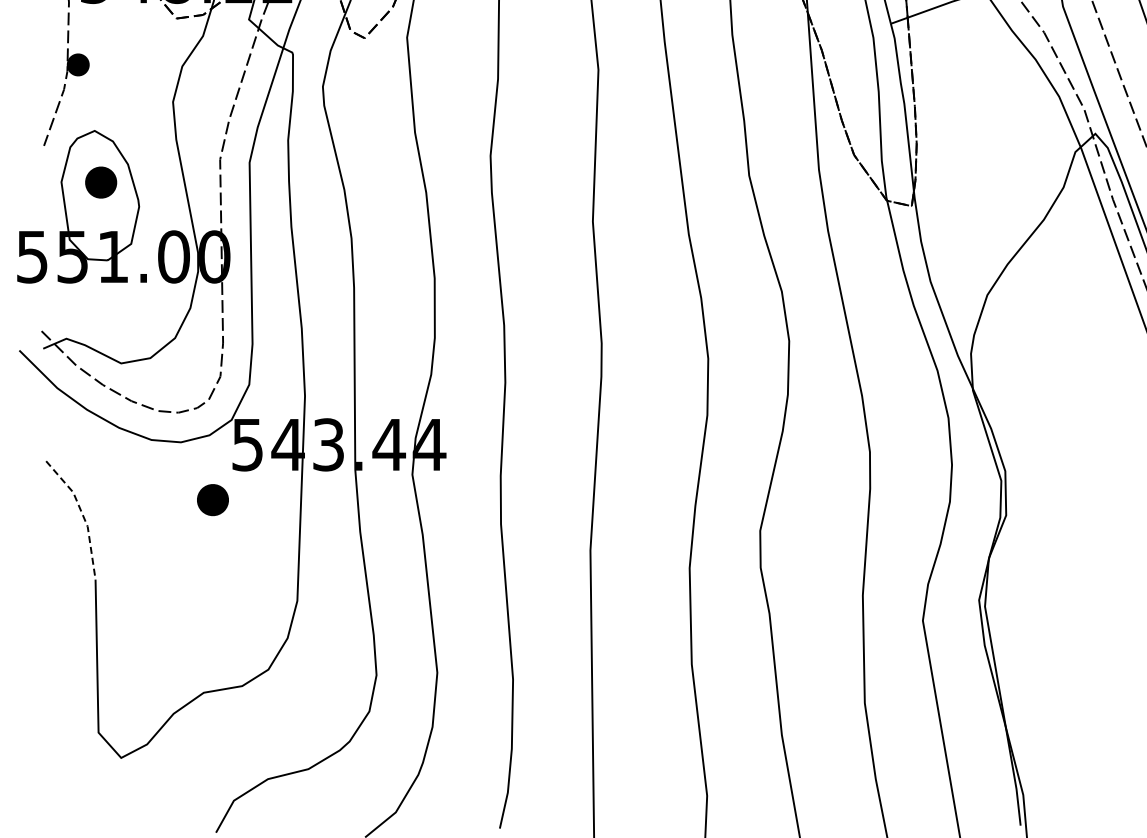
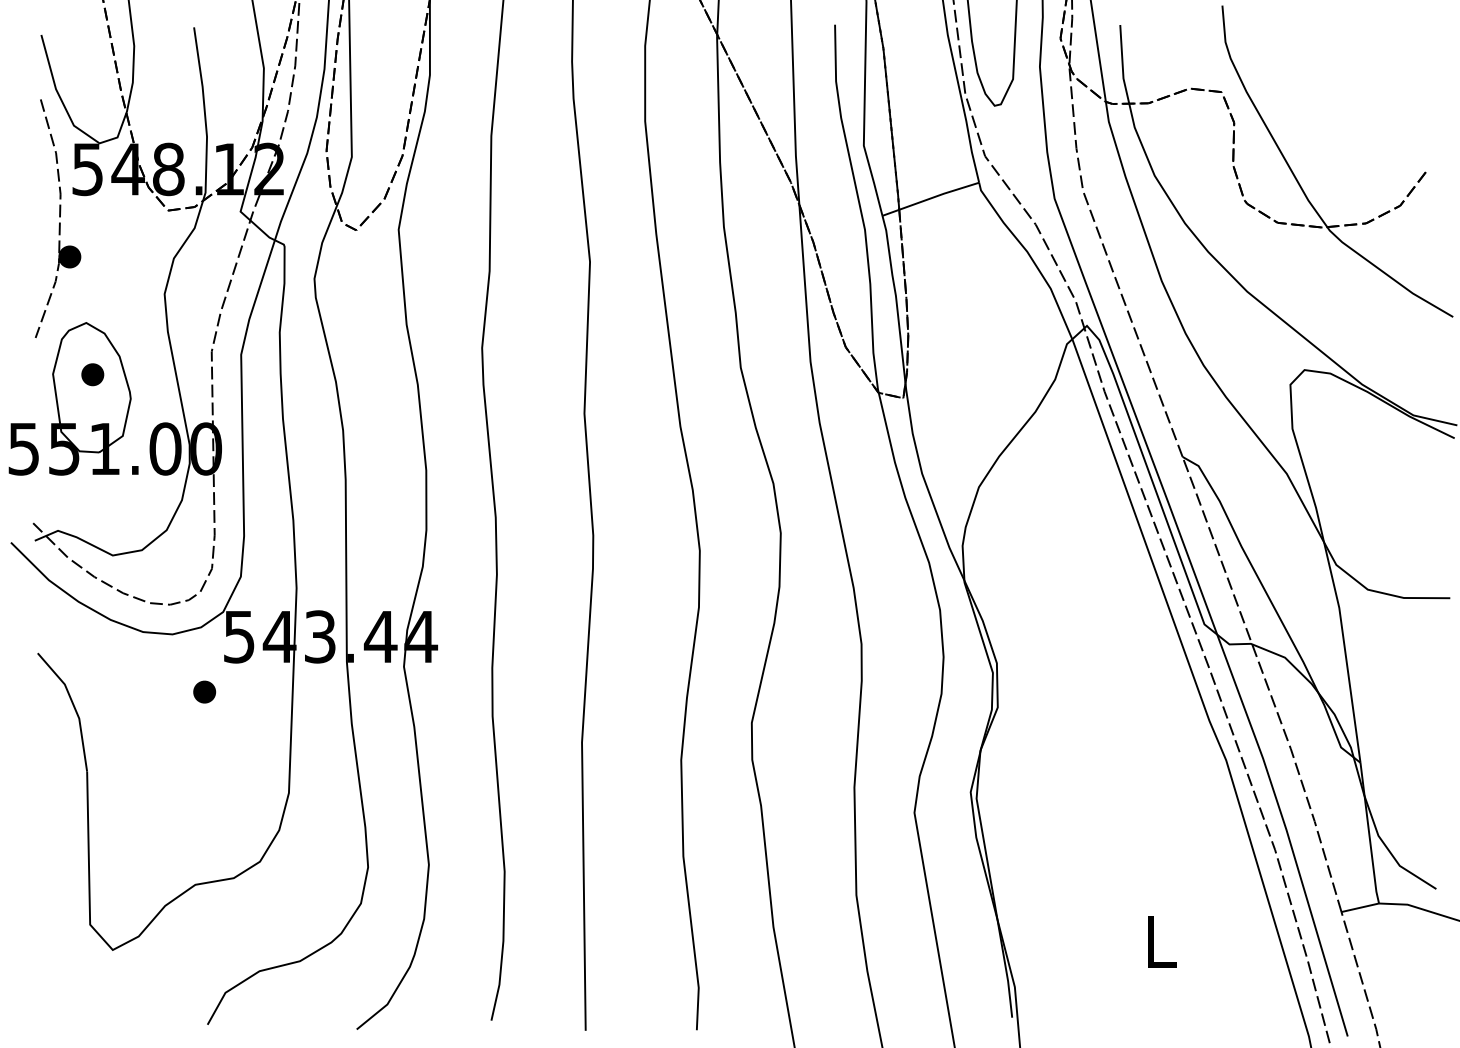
part: (100, 182) -> (92, 374), size x0.71
part: (212, 499) -> (204, 691), size x0.71
line: (82, 514) -> (74, 706), dashed -> solid

